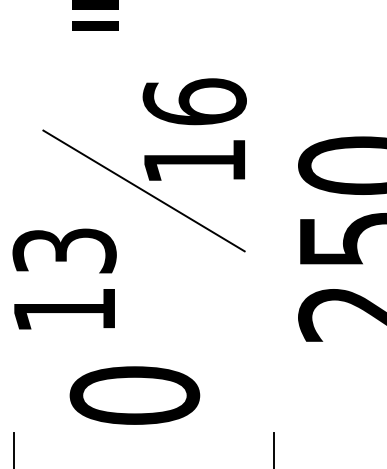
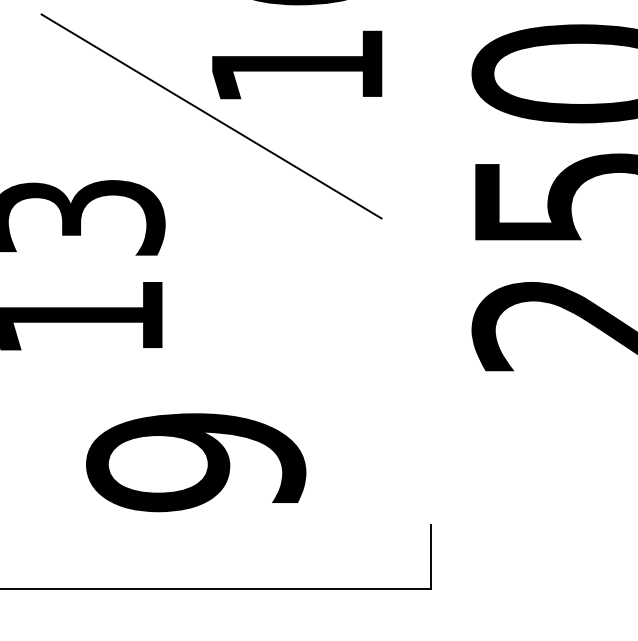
text: (134, 395) -> (195, 461), 0 -> 9

